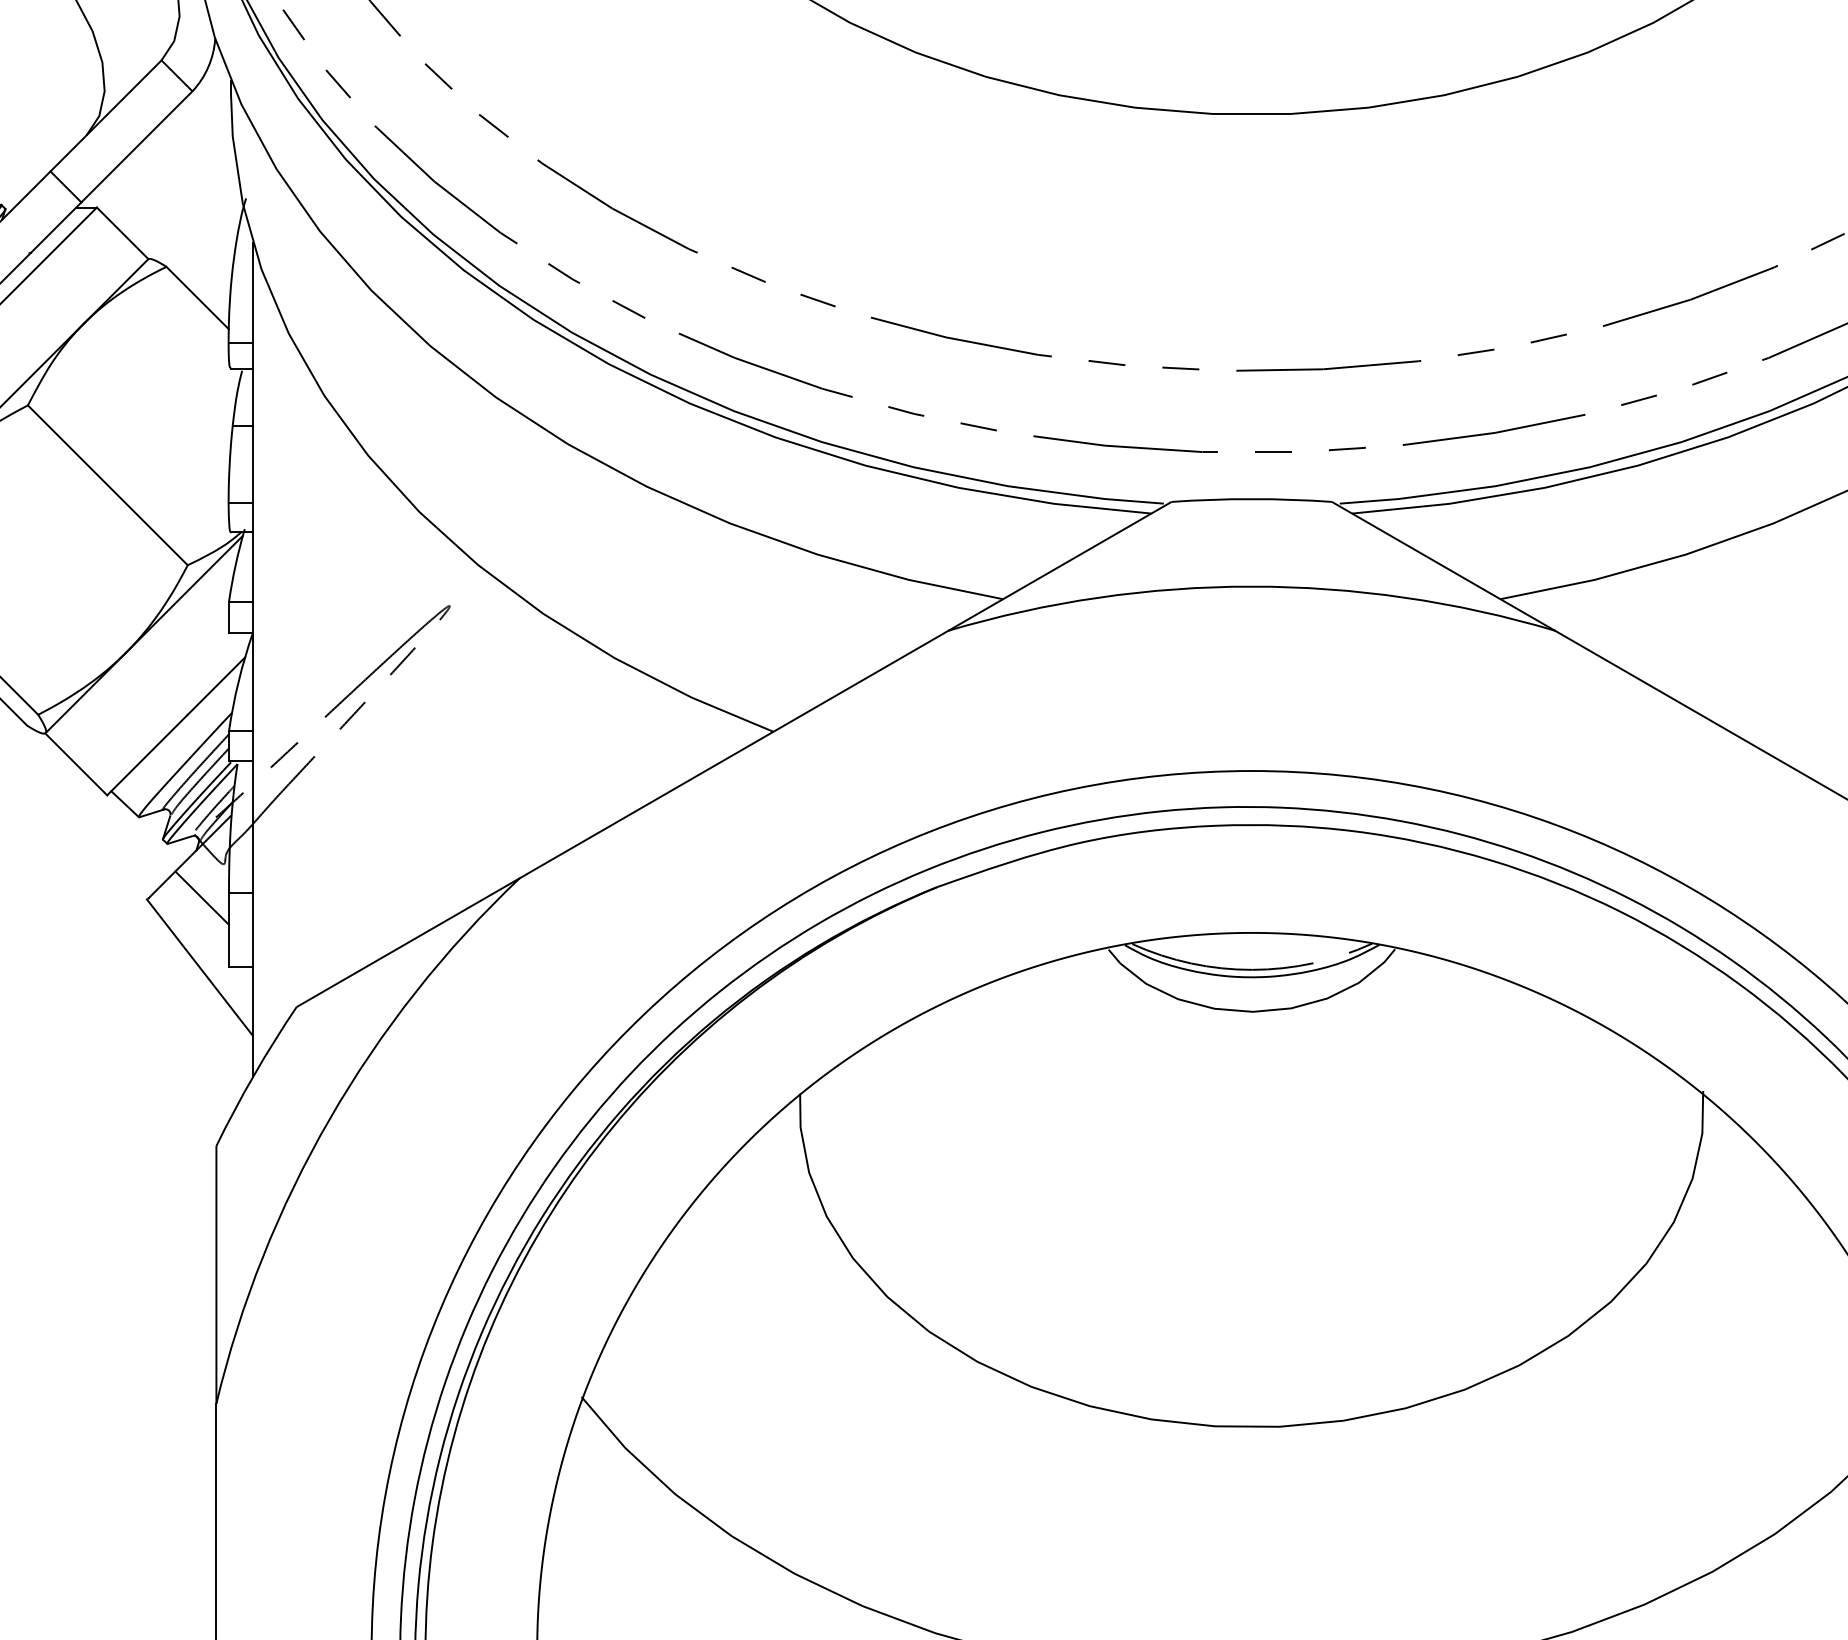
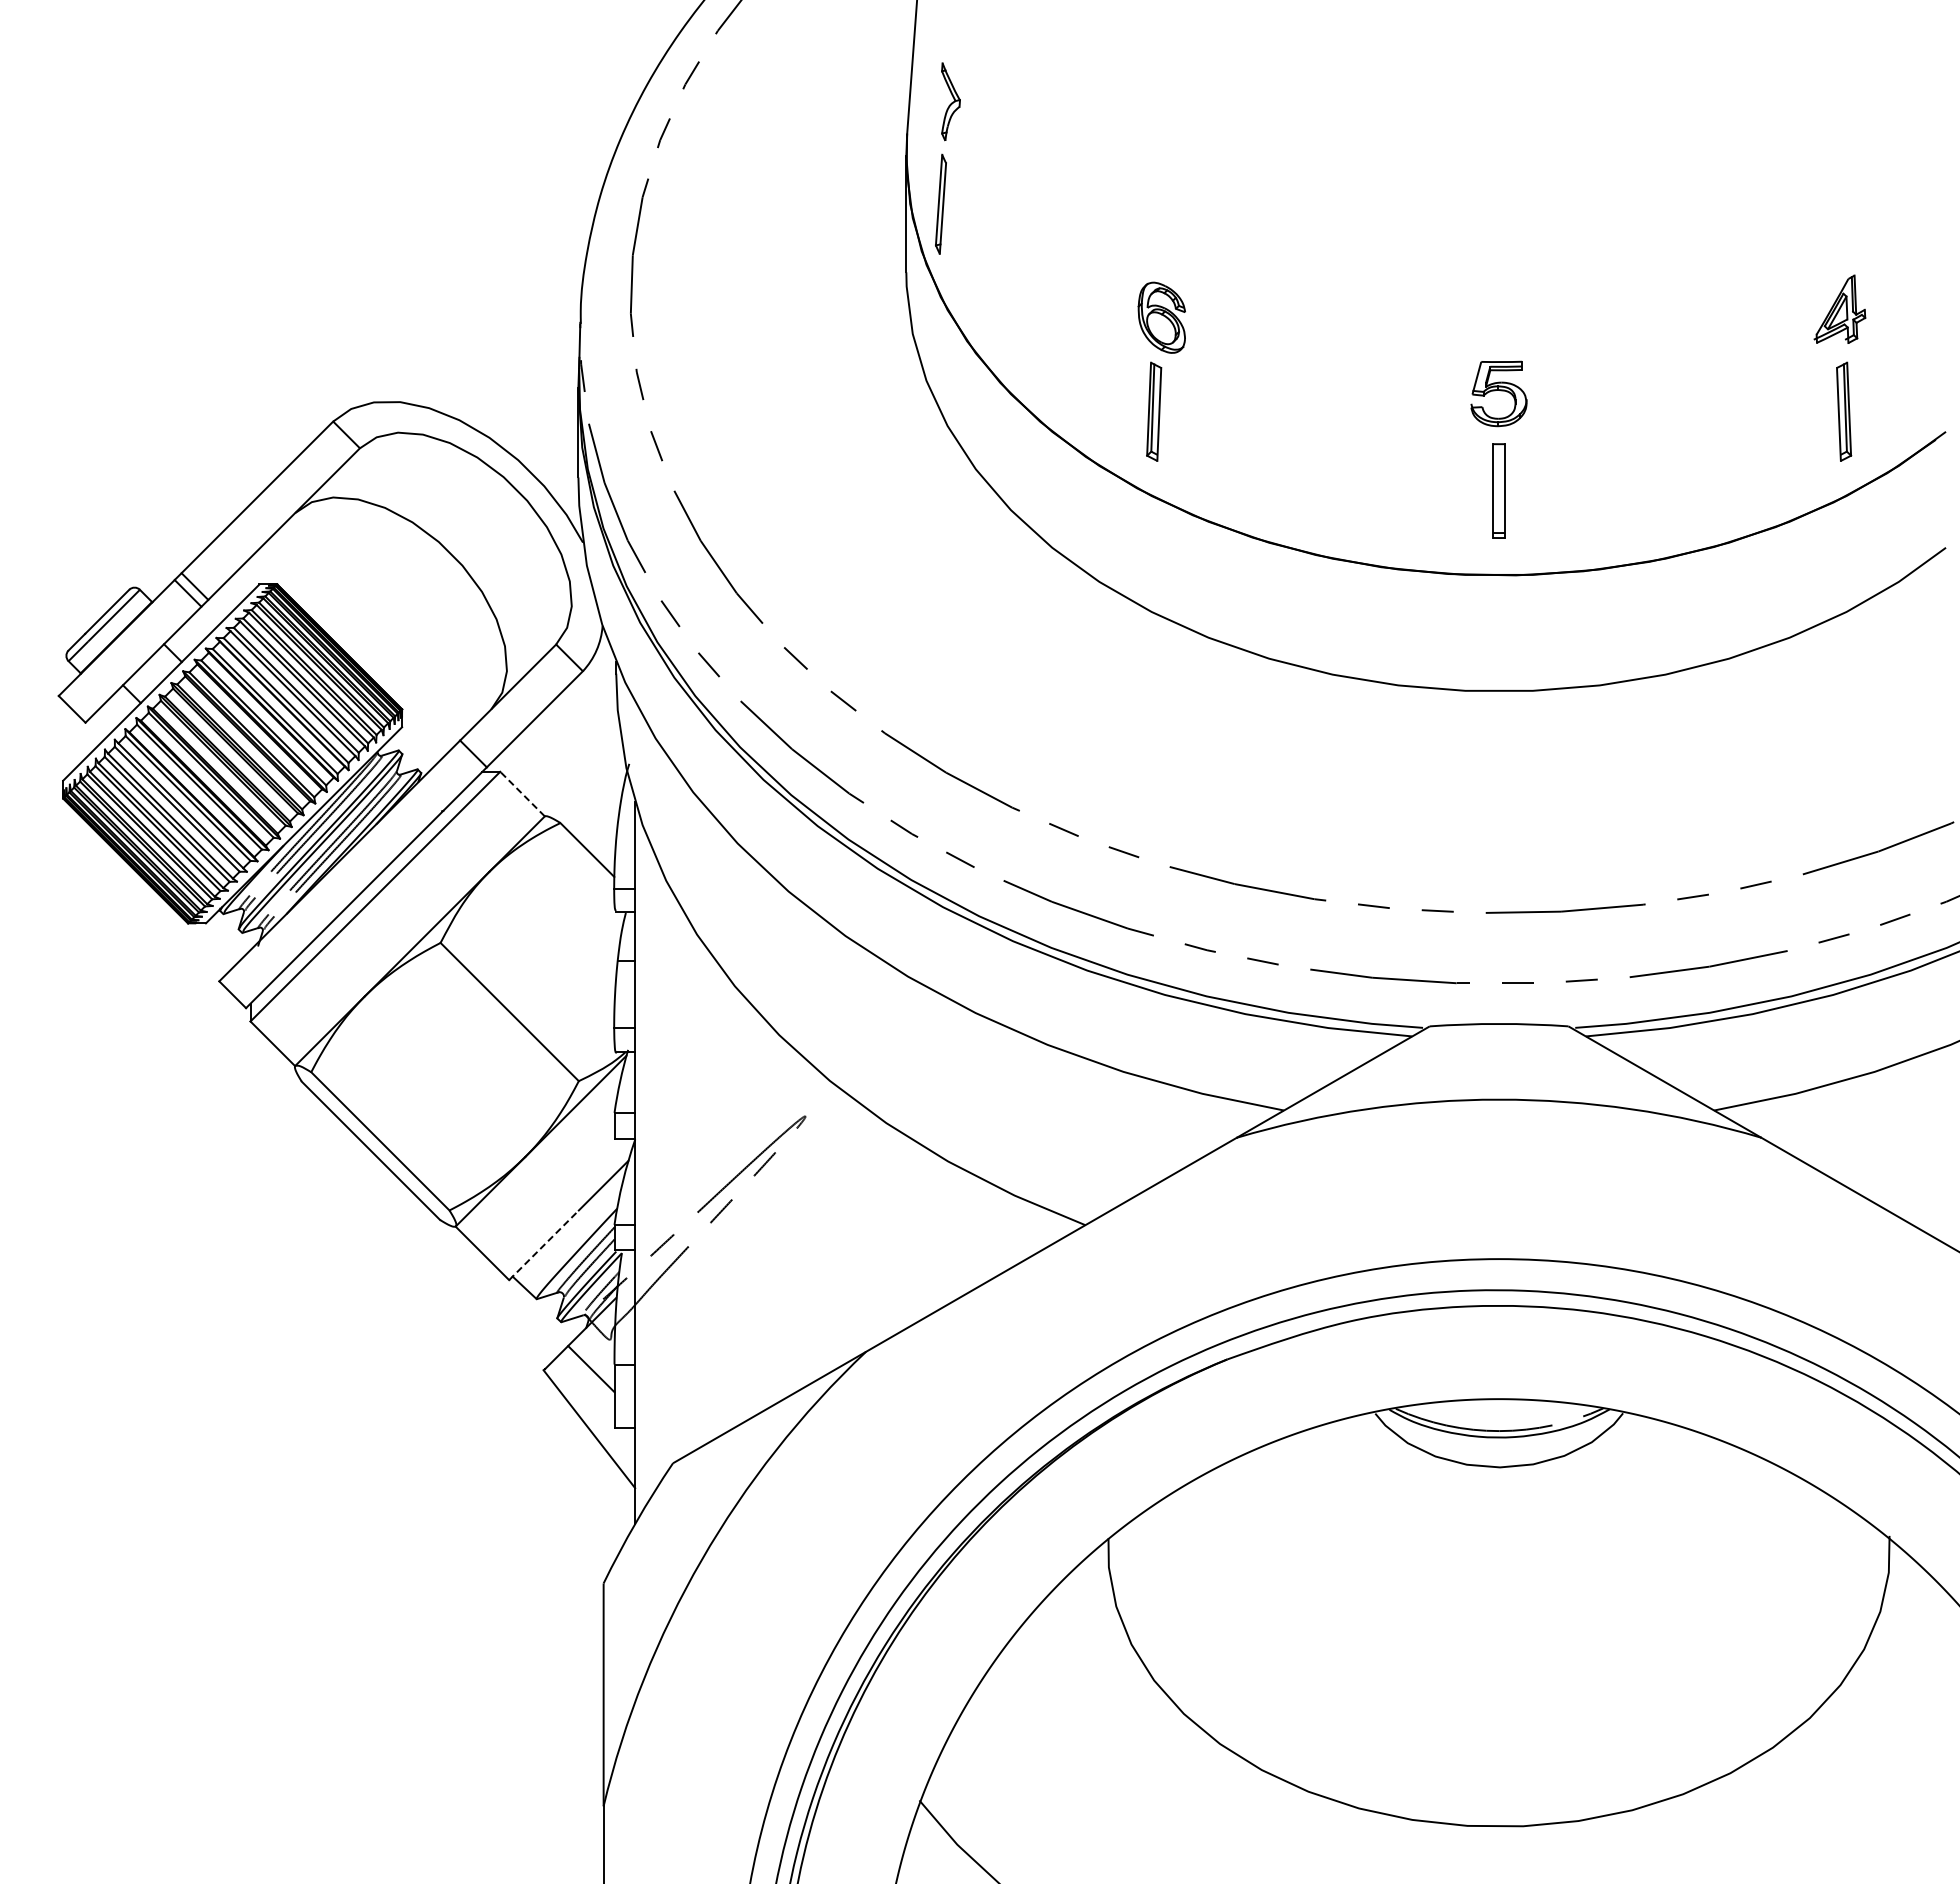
line: (122, 233) -> (522, 794), solid -> dashed
line: (148, 754) -> (544, 1244), solid -> dashed

